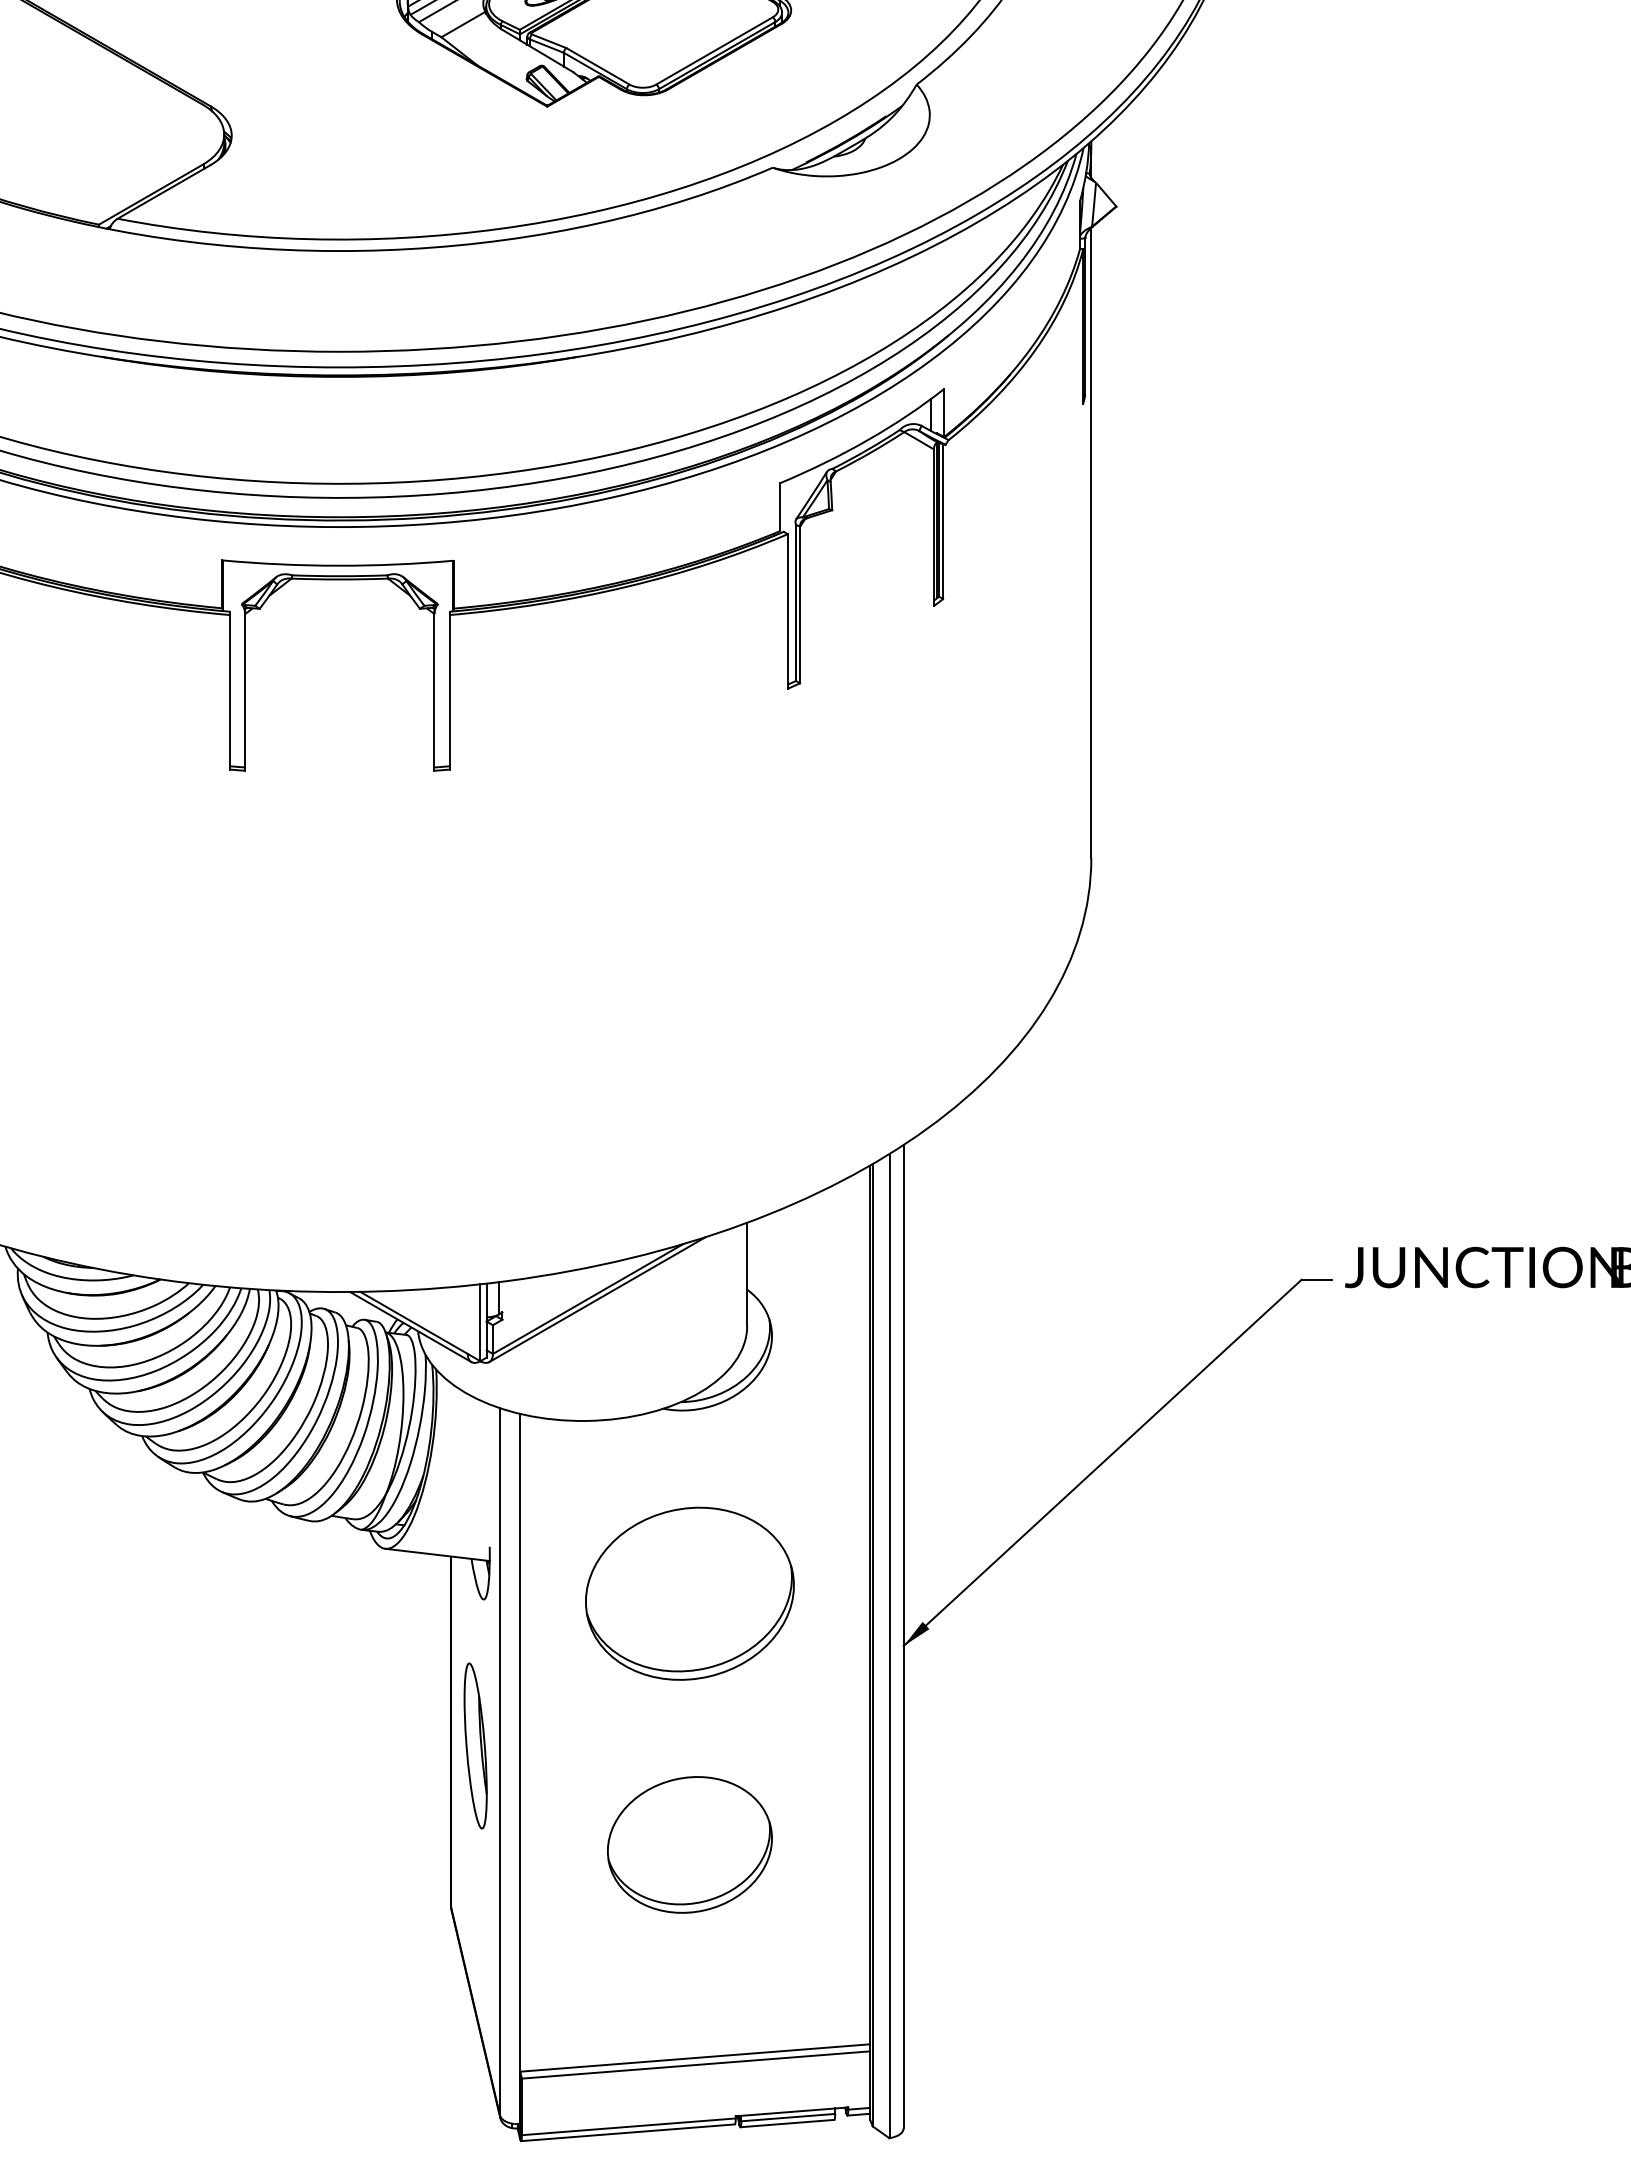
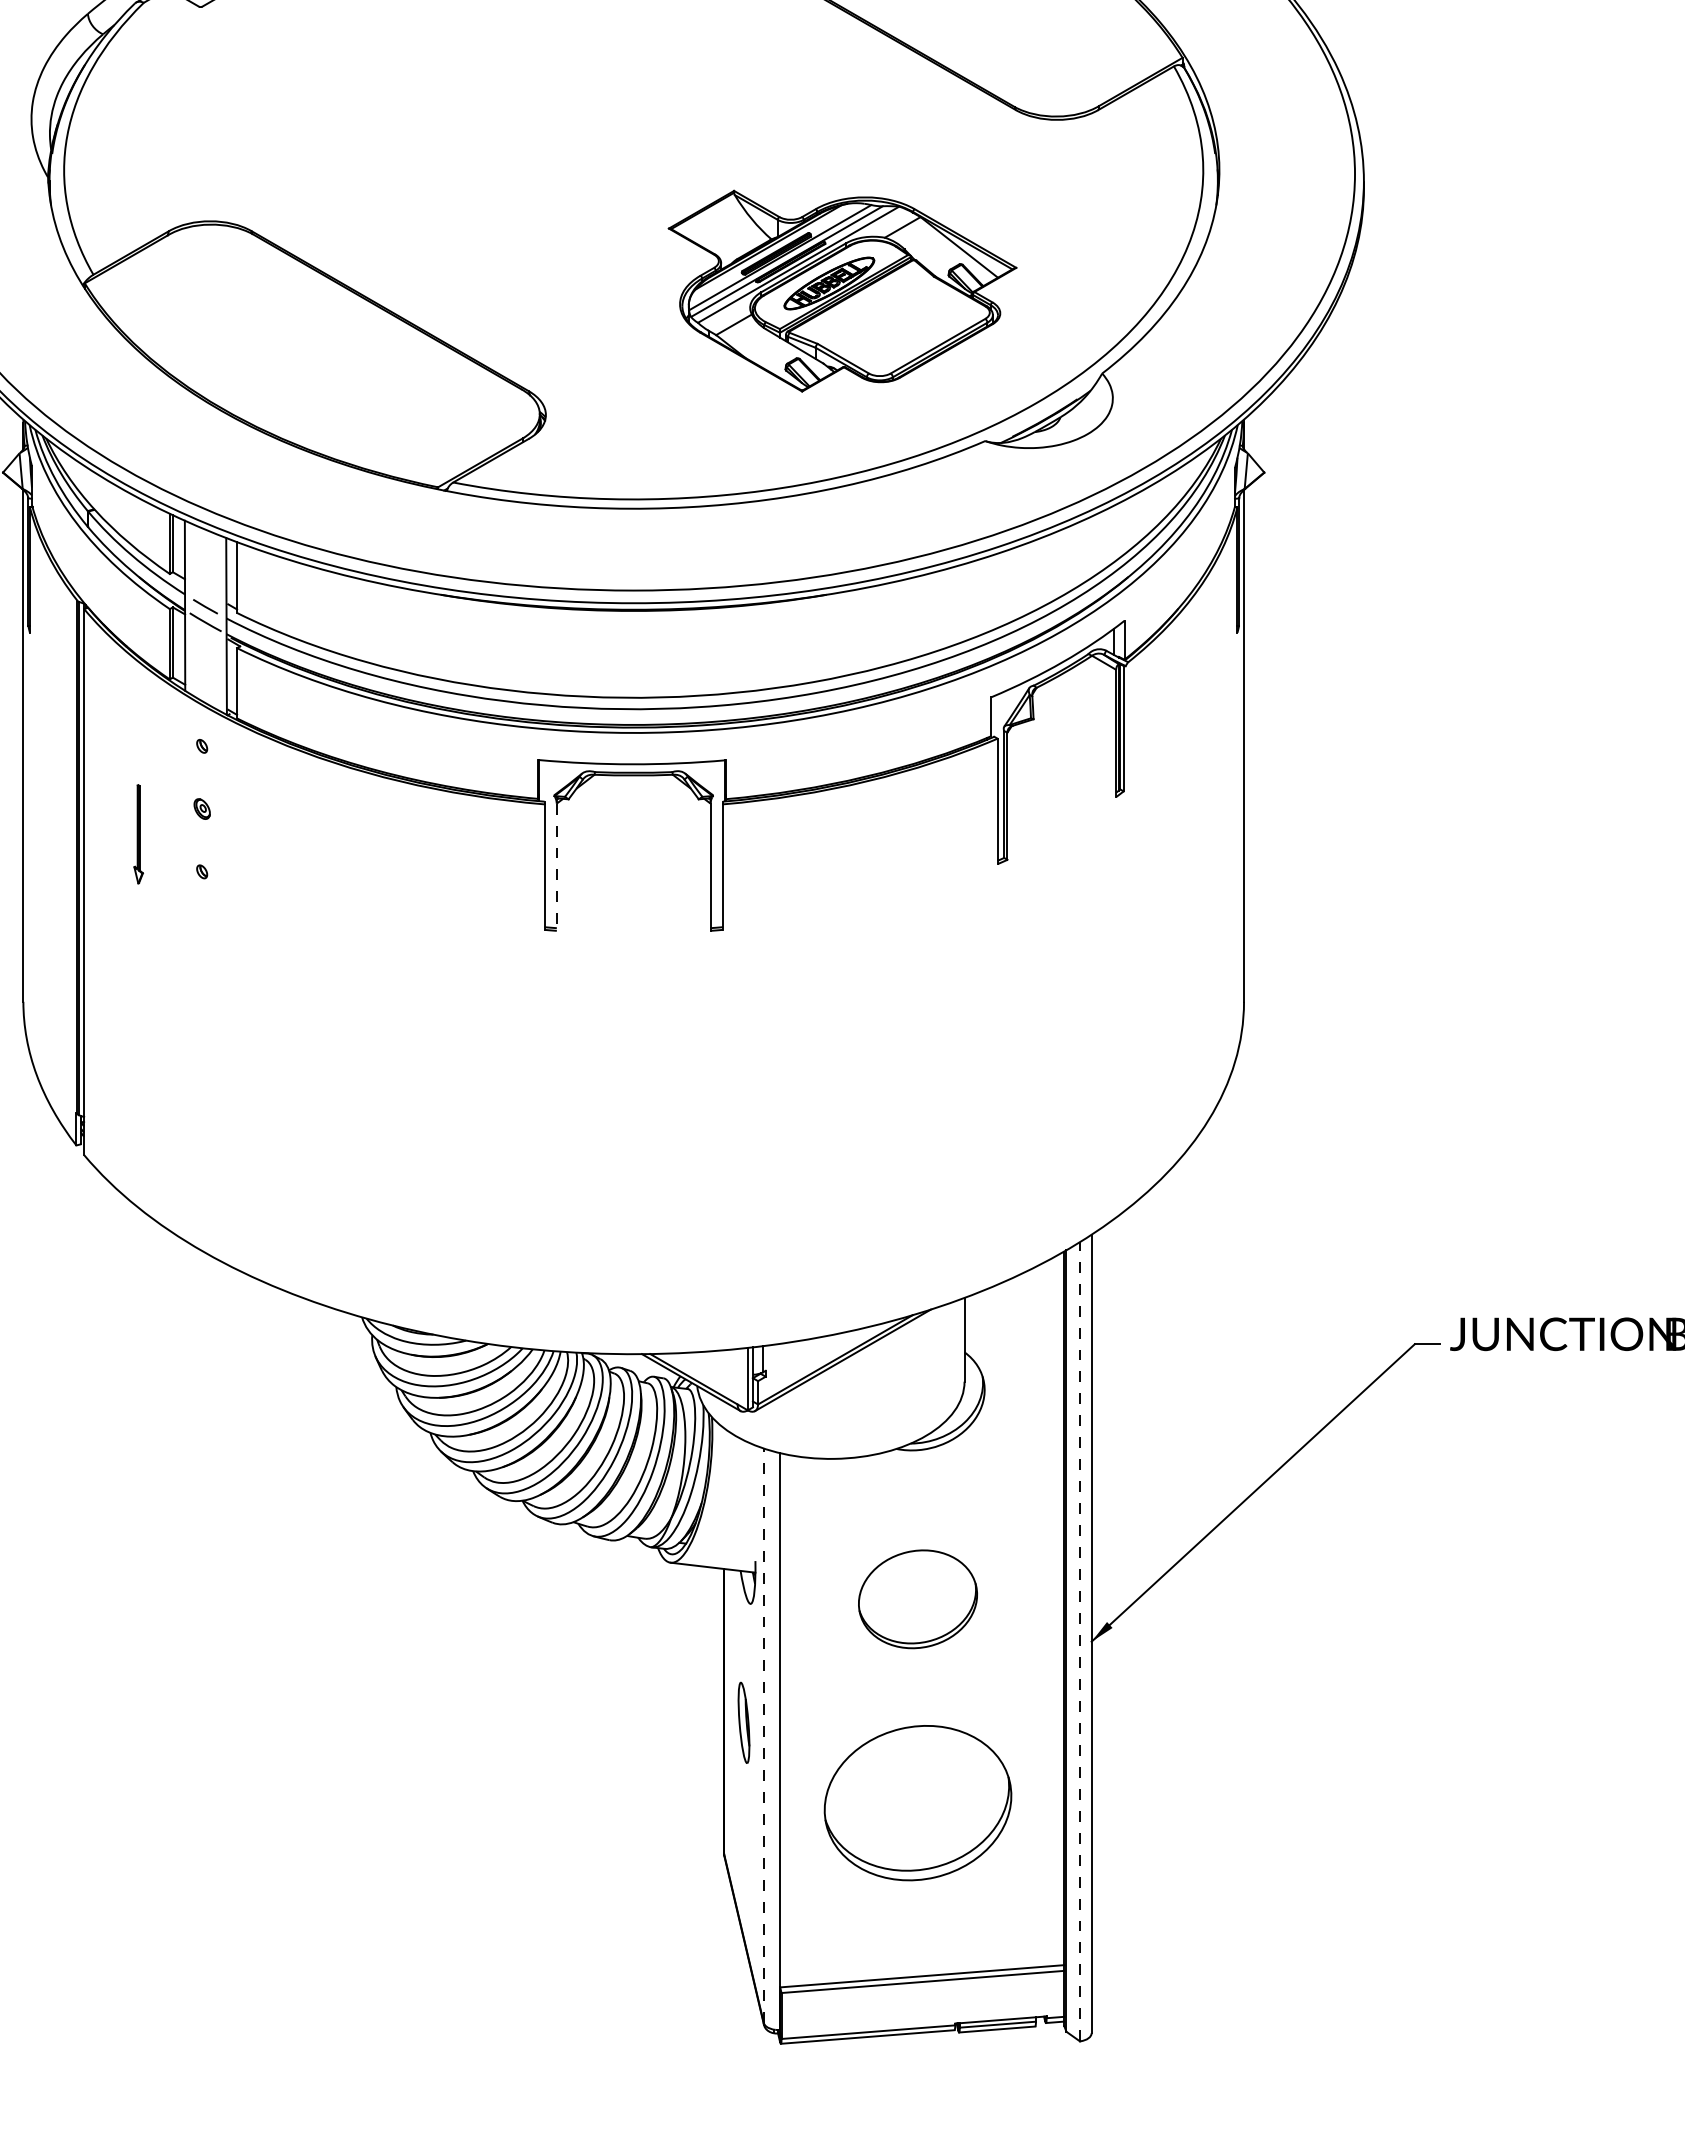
line: (244, 692) -> (556, 867), solid -> dashed
part: (689, 1594) -> (917, 1599), size x0.7
line: (889, 1645) -> (1080, 1641), solid -> dashed
part: (475, 1745) -> (743, 1722), size x0.6
line: (499, 1761) -> (763, 1735), solid -> dashed
part: (689, 1845) -> (917, 1803), size x1.4

